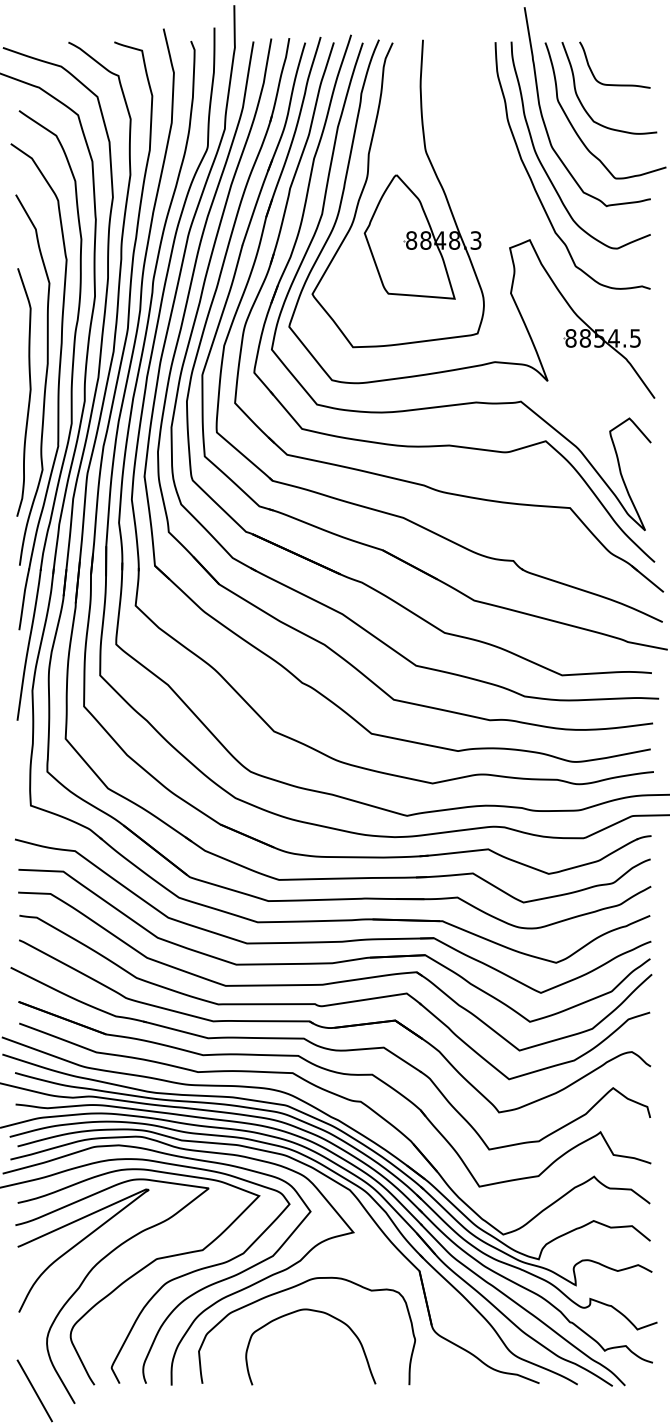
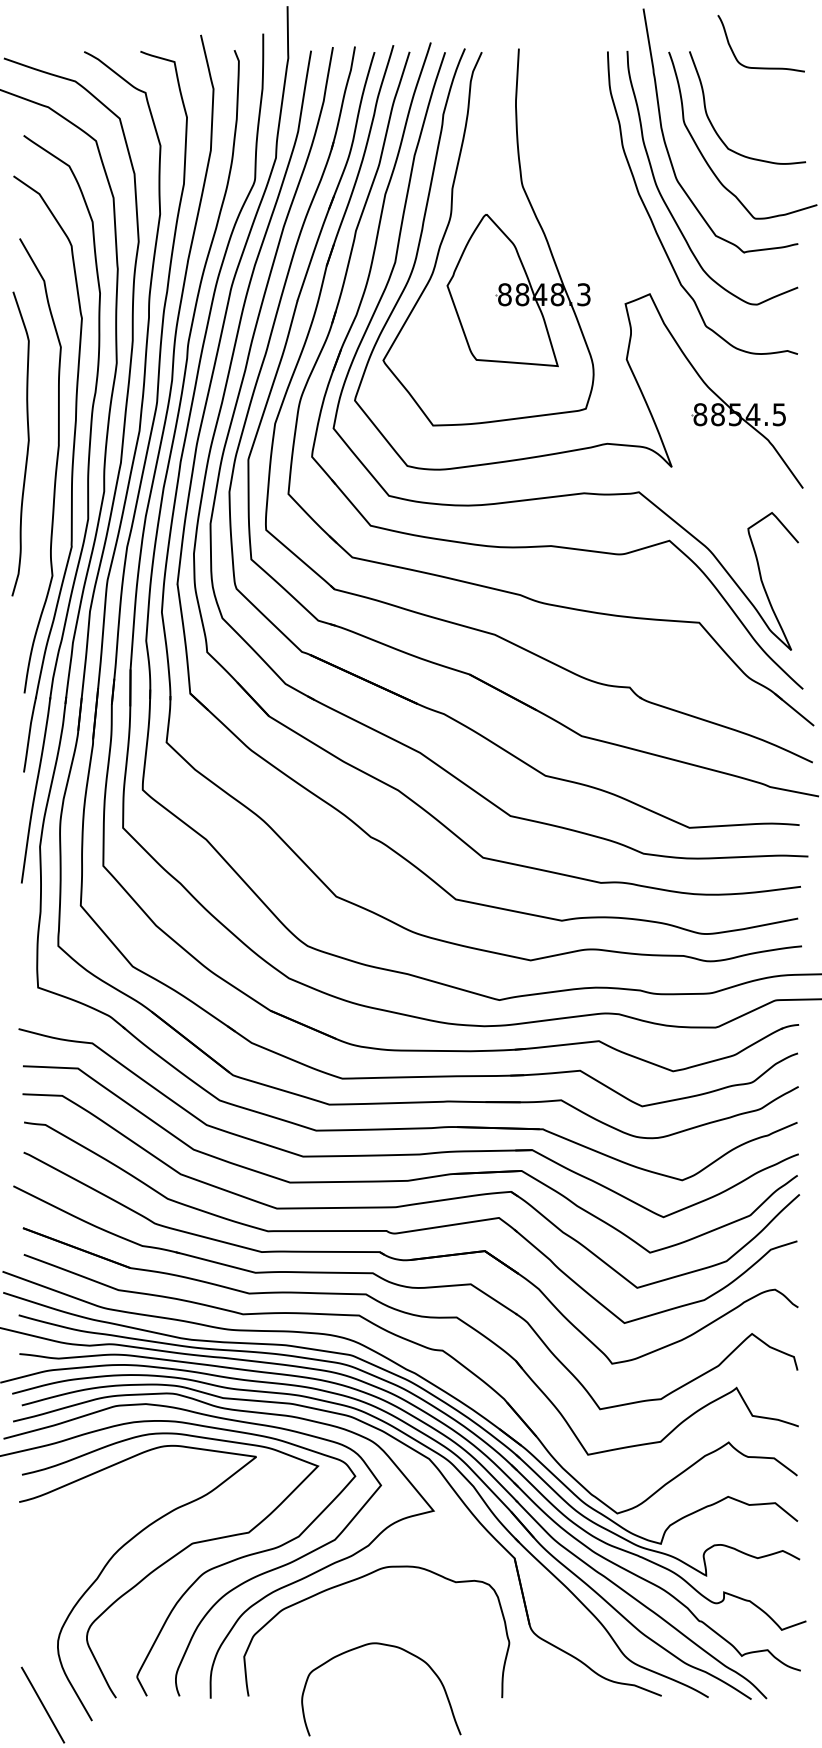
curve: (614, 84) -> (760, 67), moved
curve: (29, 392) -> (27, 443), moved
curve: (77, 1245) -> (95, 1526), removed
curve: (316, 1312) -> (388, 1646), moved

